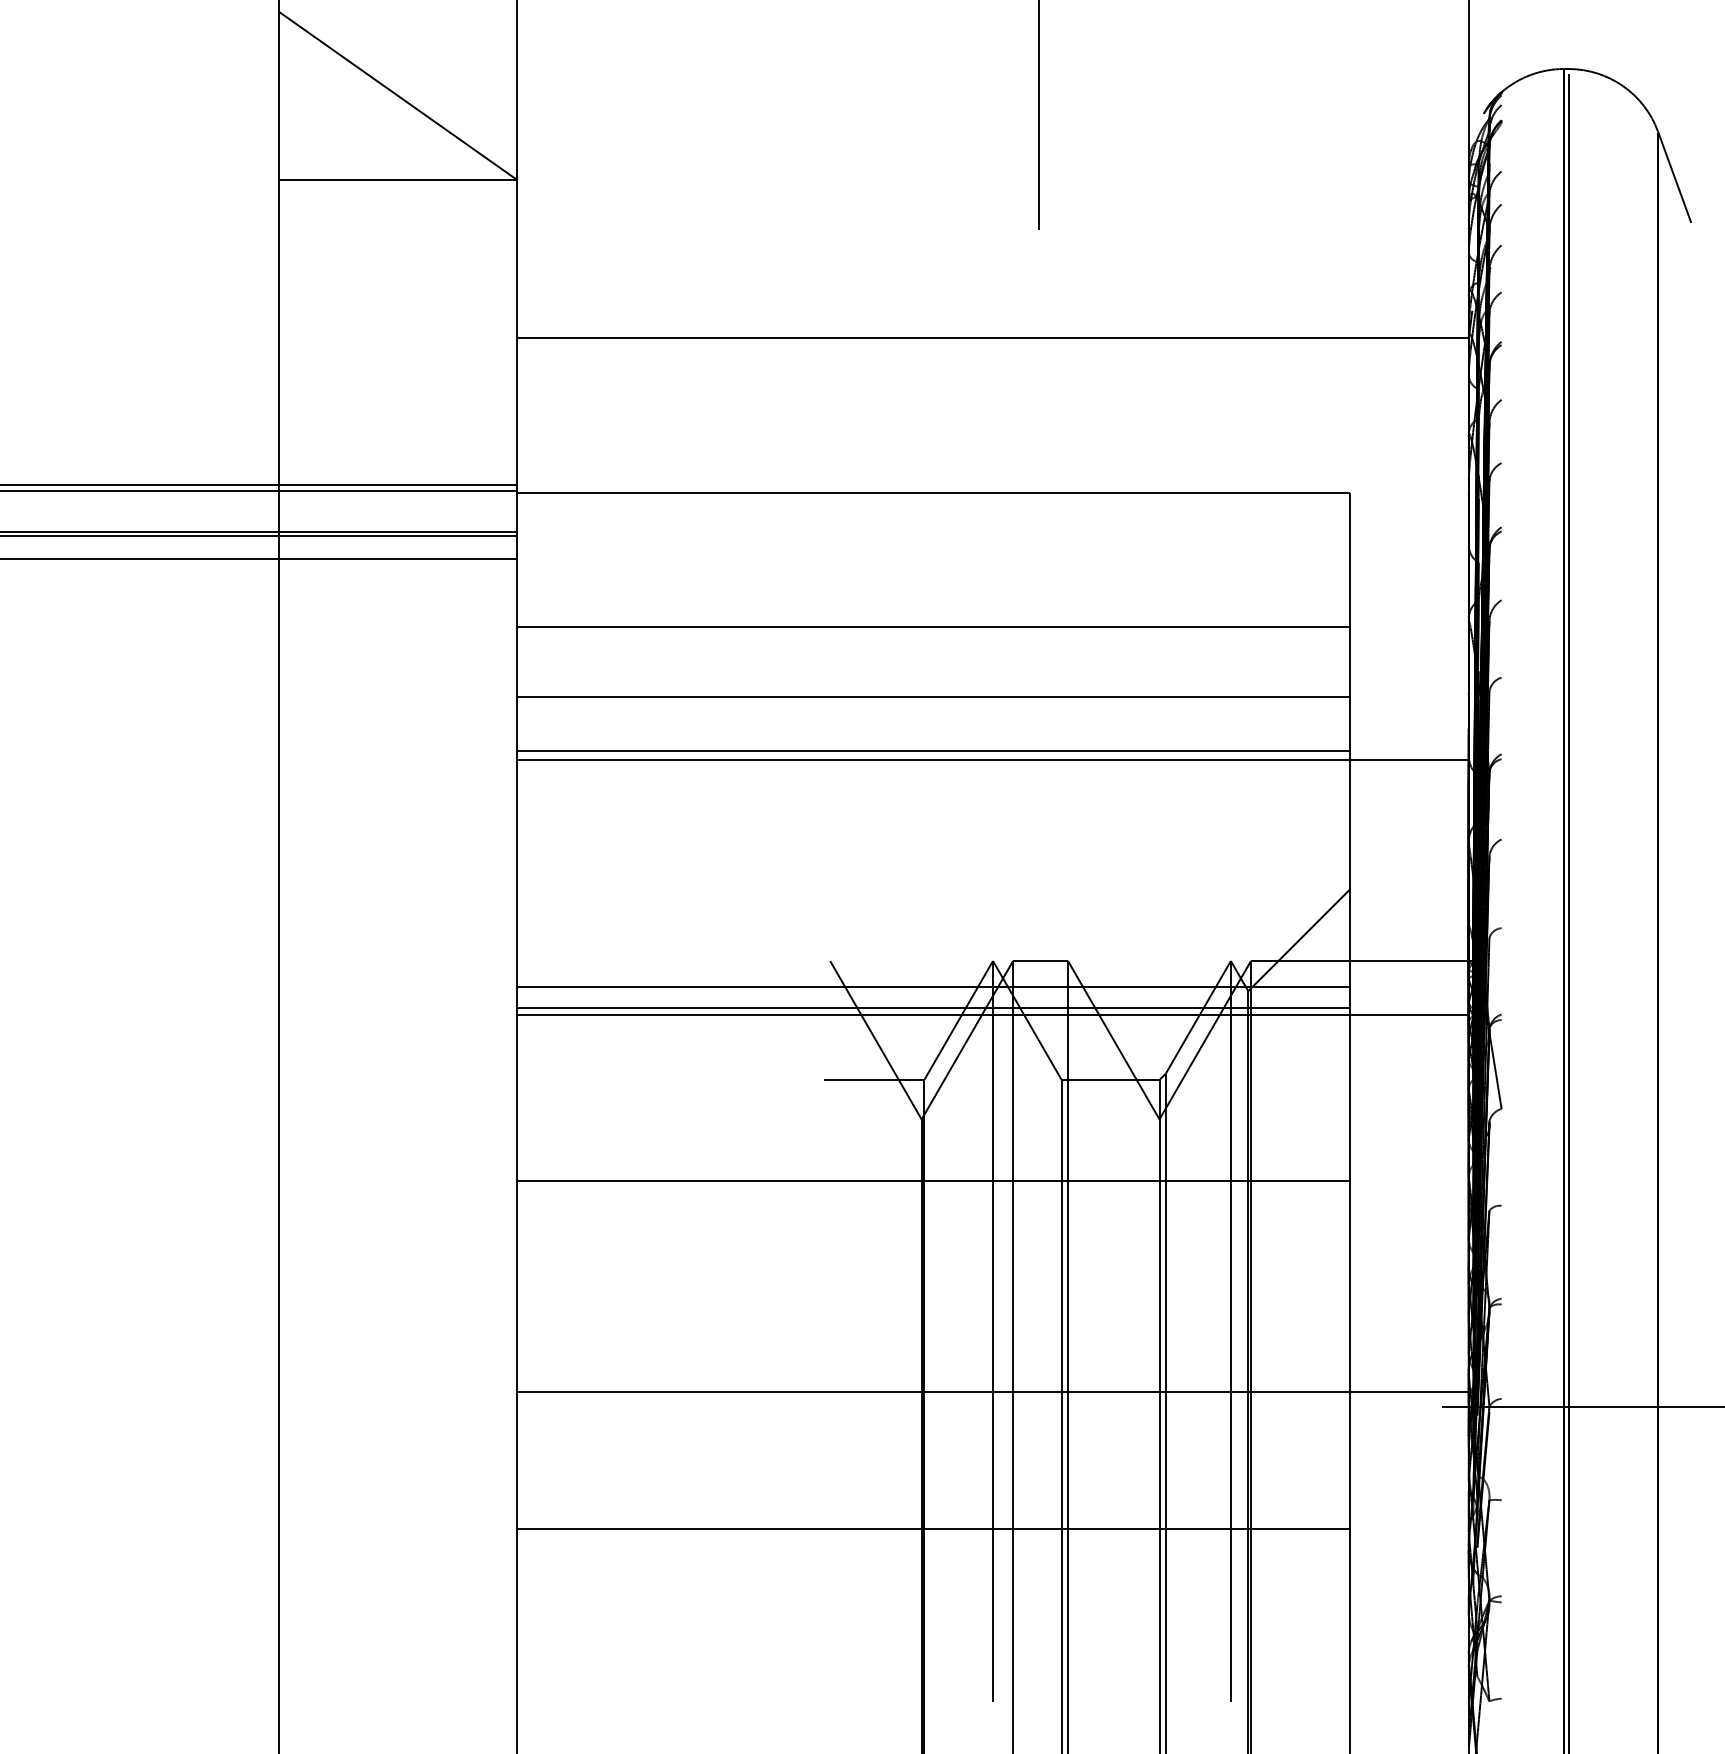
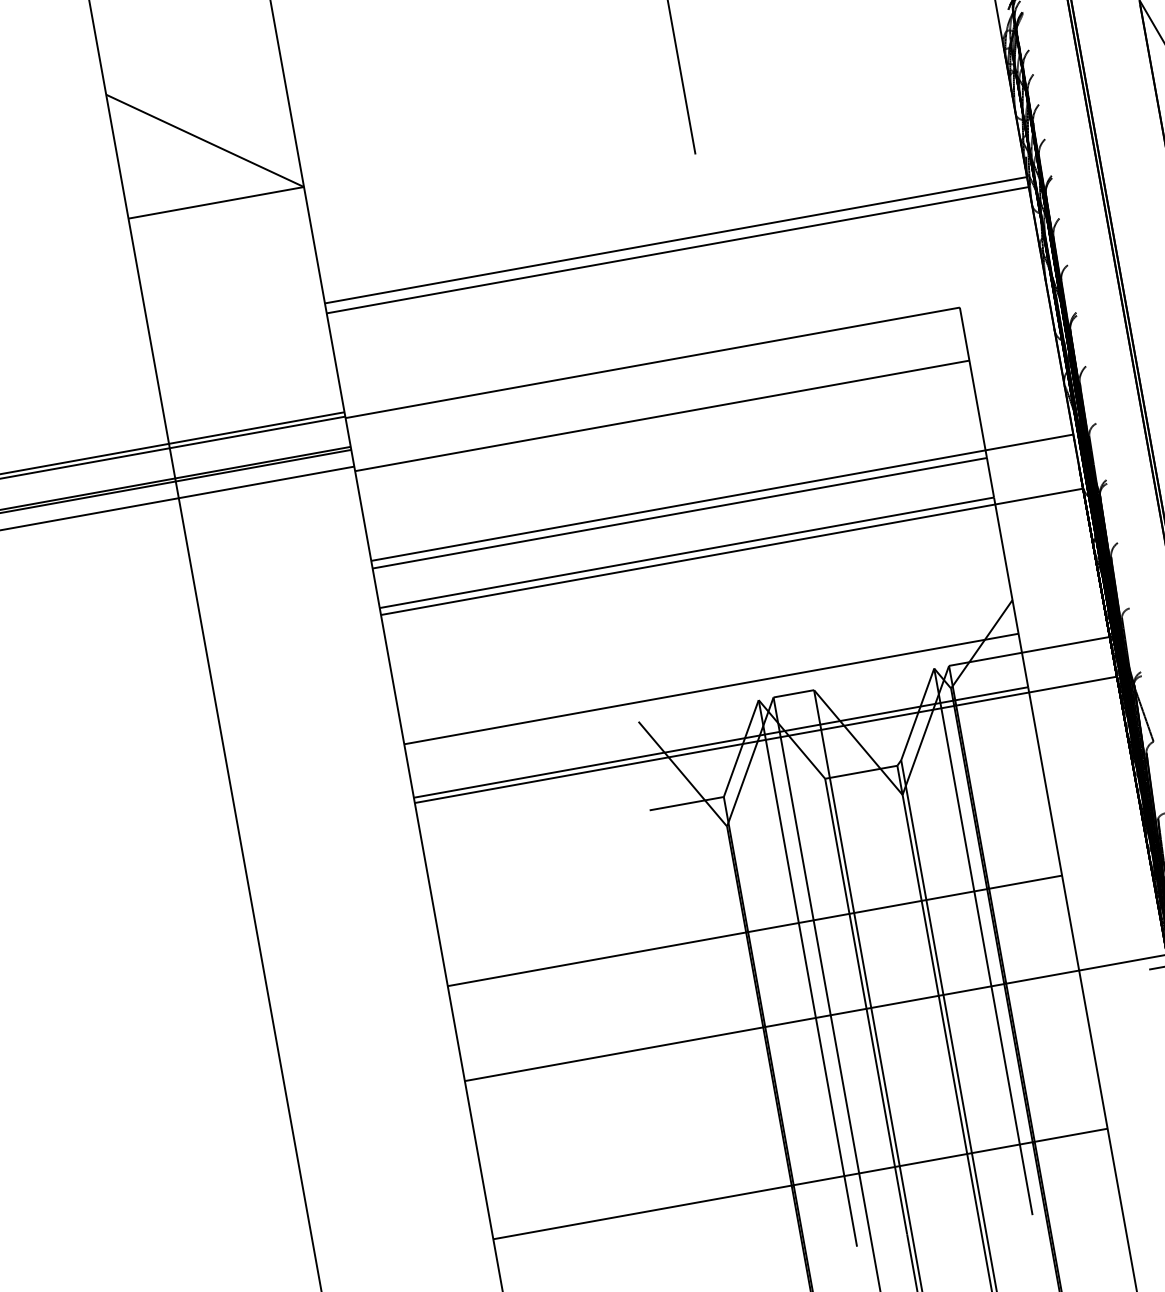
line: (992, 351) -> (677, 250), added
line: (933, 627) -> (662, 416), moved
line: (992, 686) -> (721, 497), added
line: (933, 987) -> (711, 689), moved
line: (933, 1181) -> (754, 931), moved
line: (933, 1529) -> (800, 1184), moved

